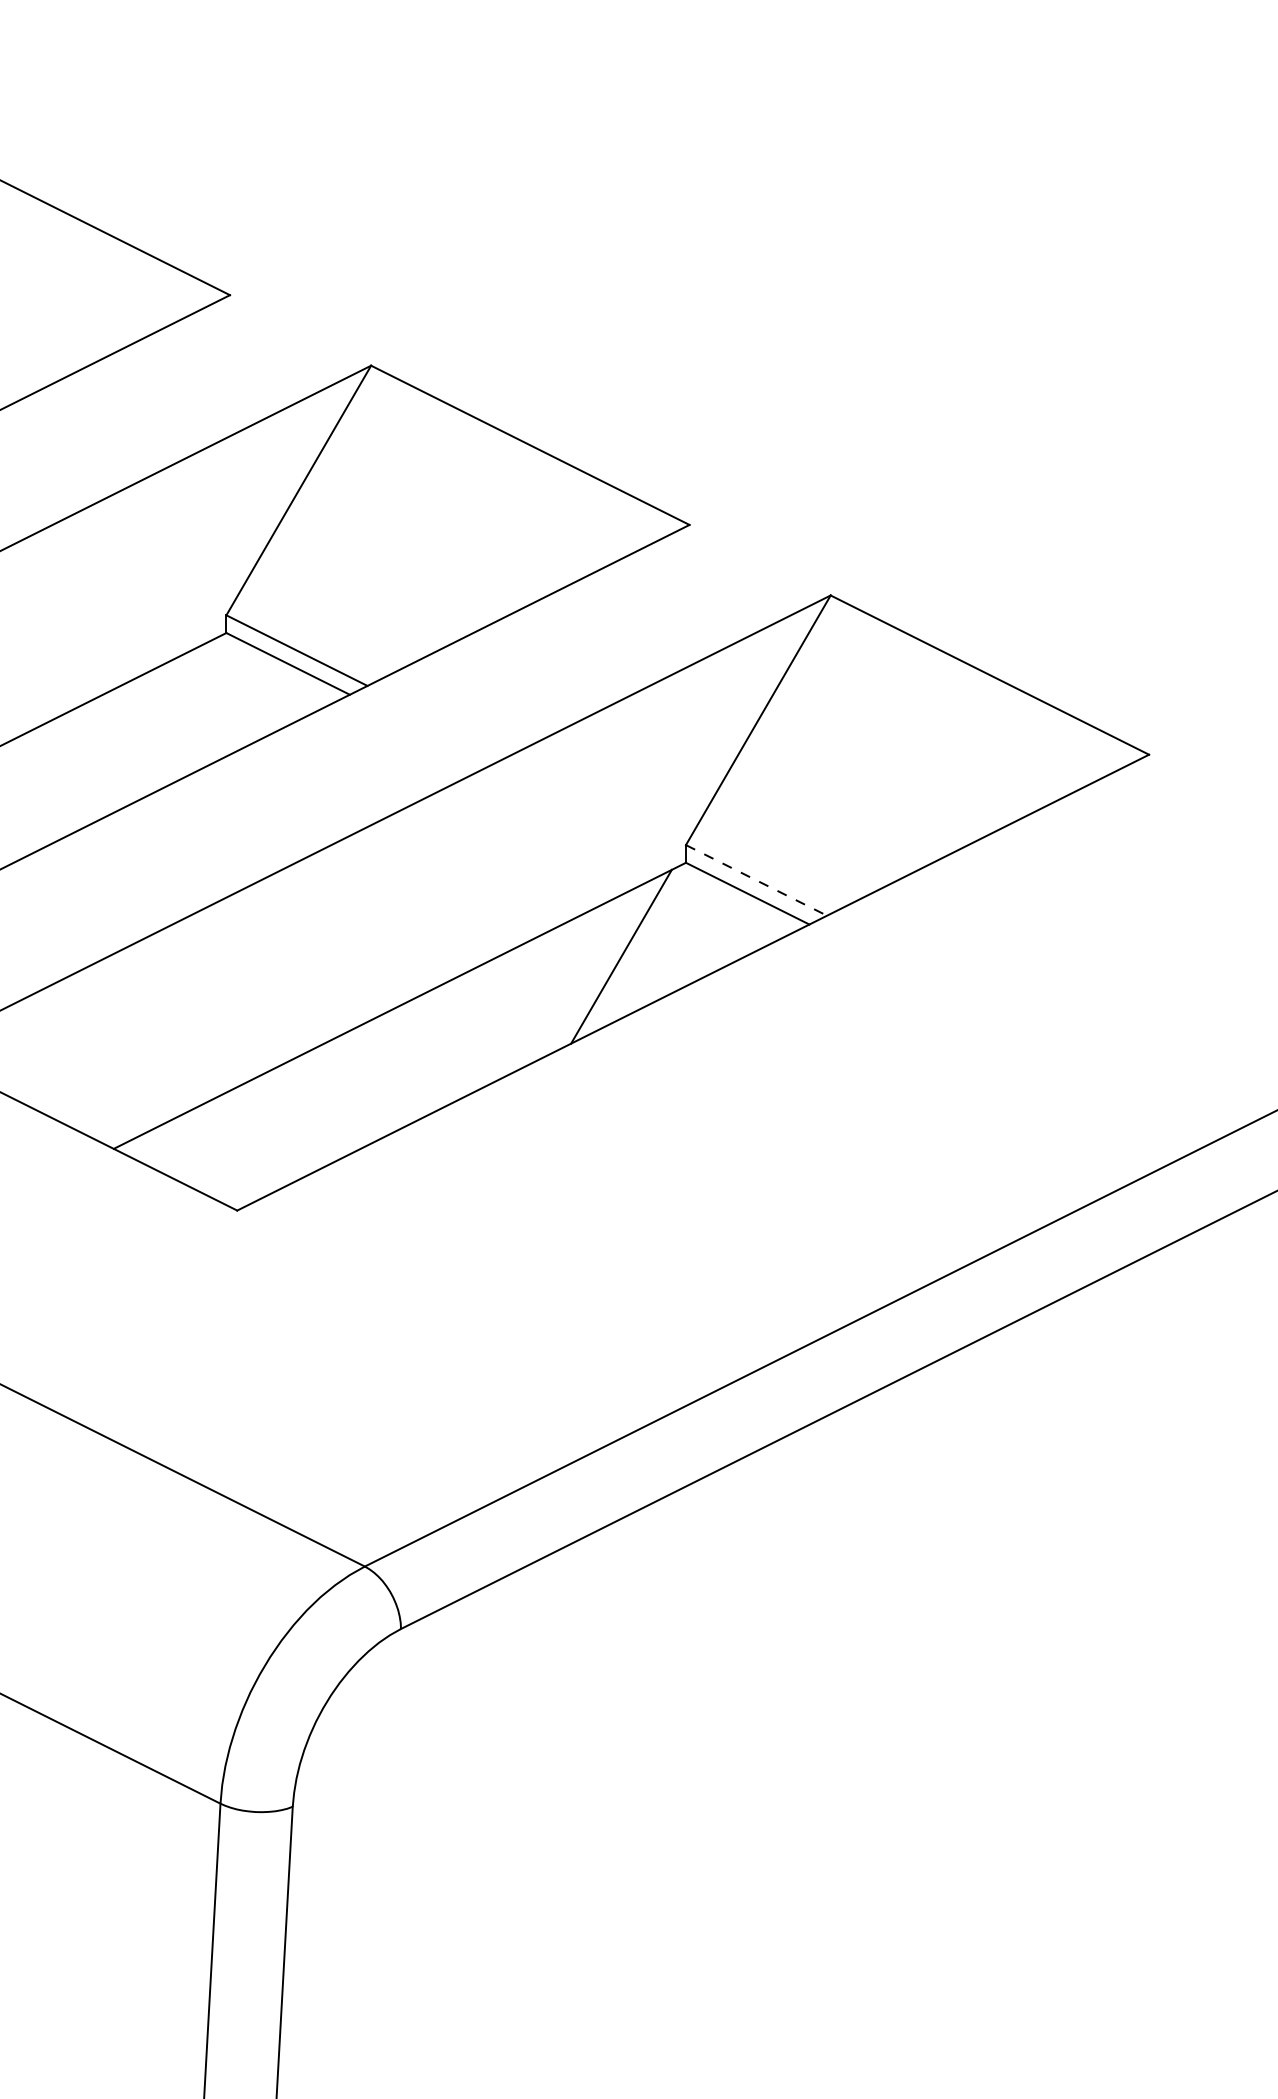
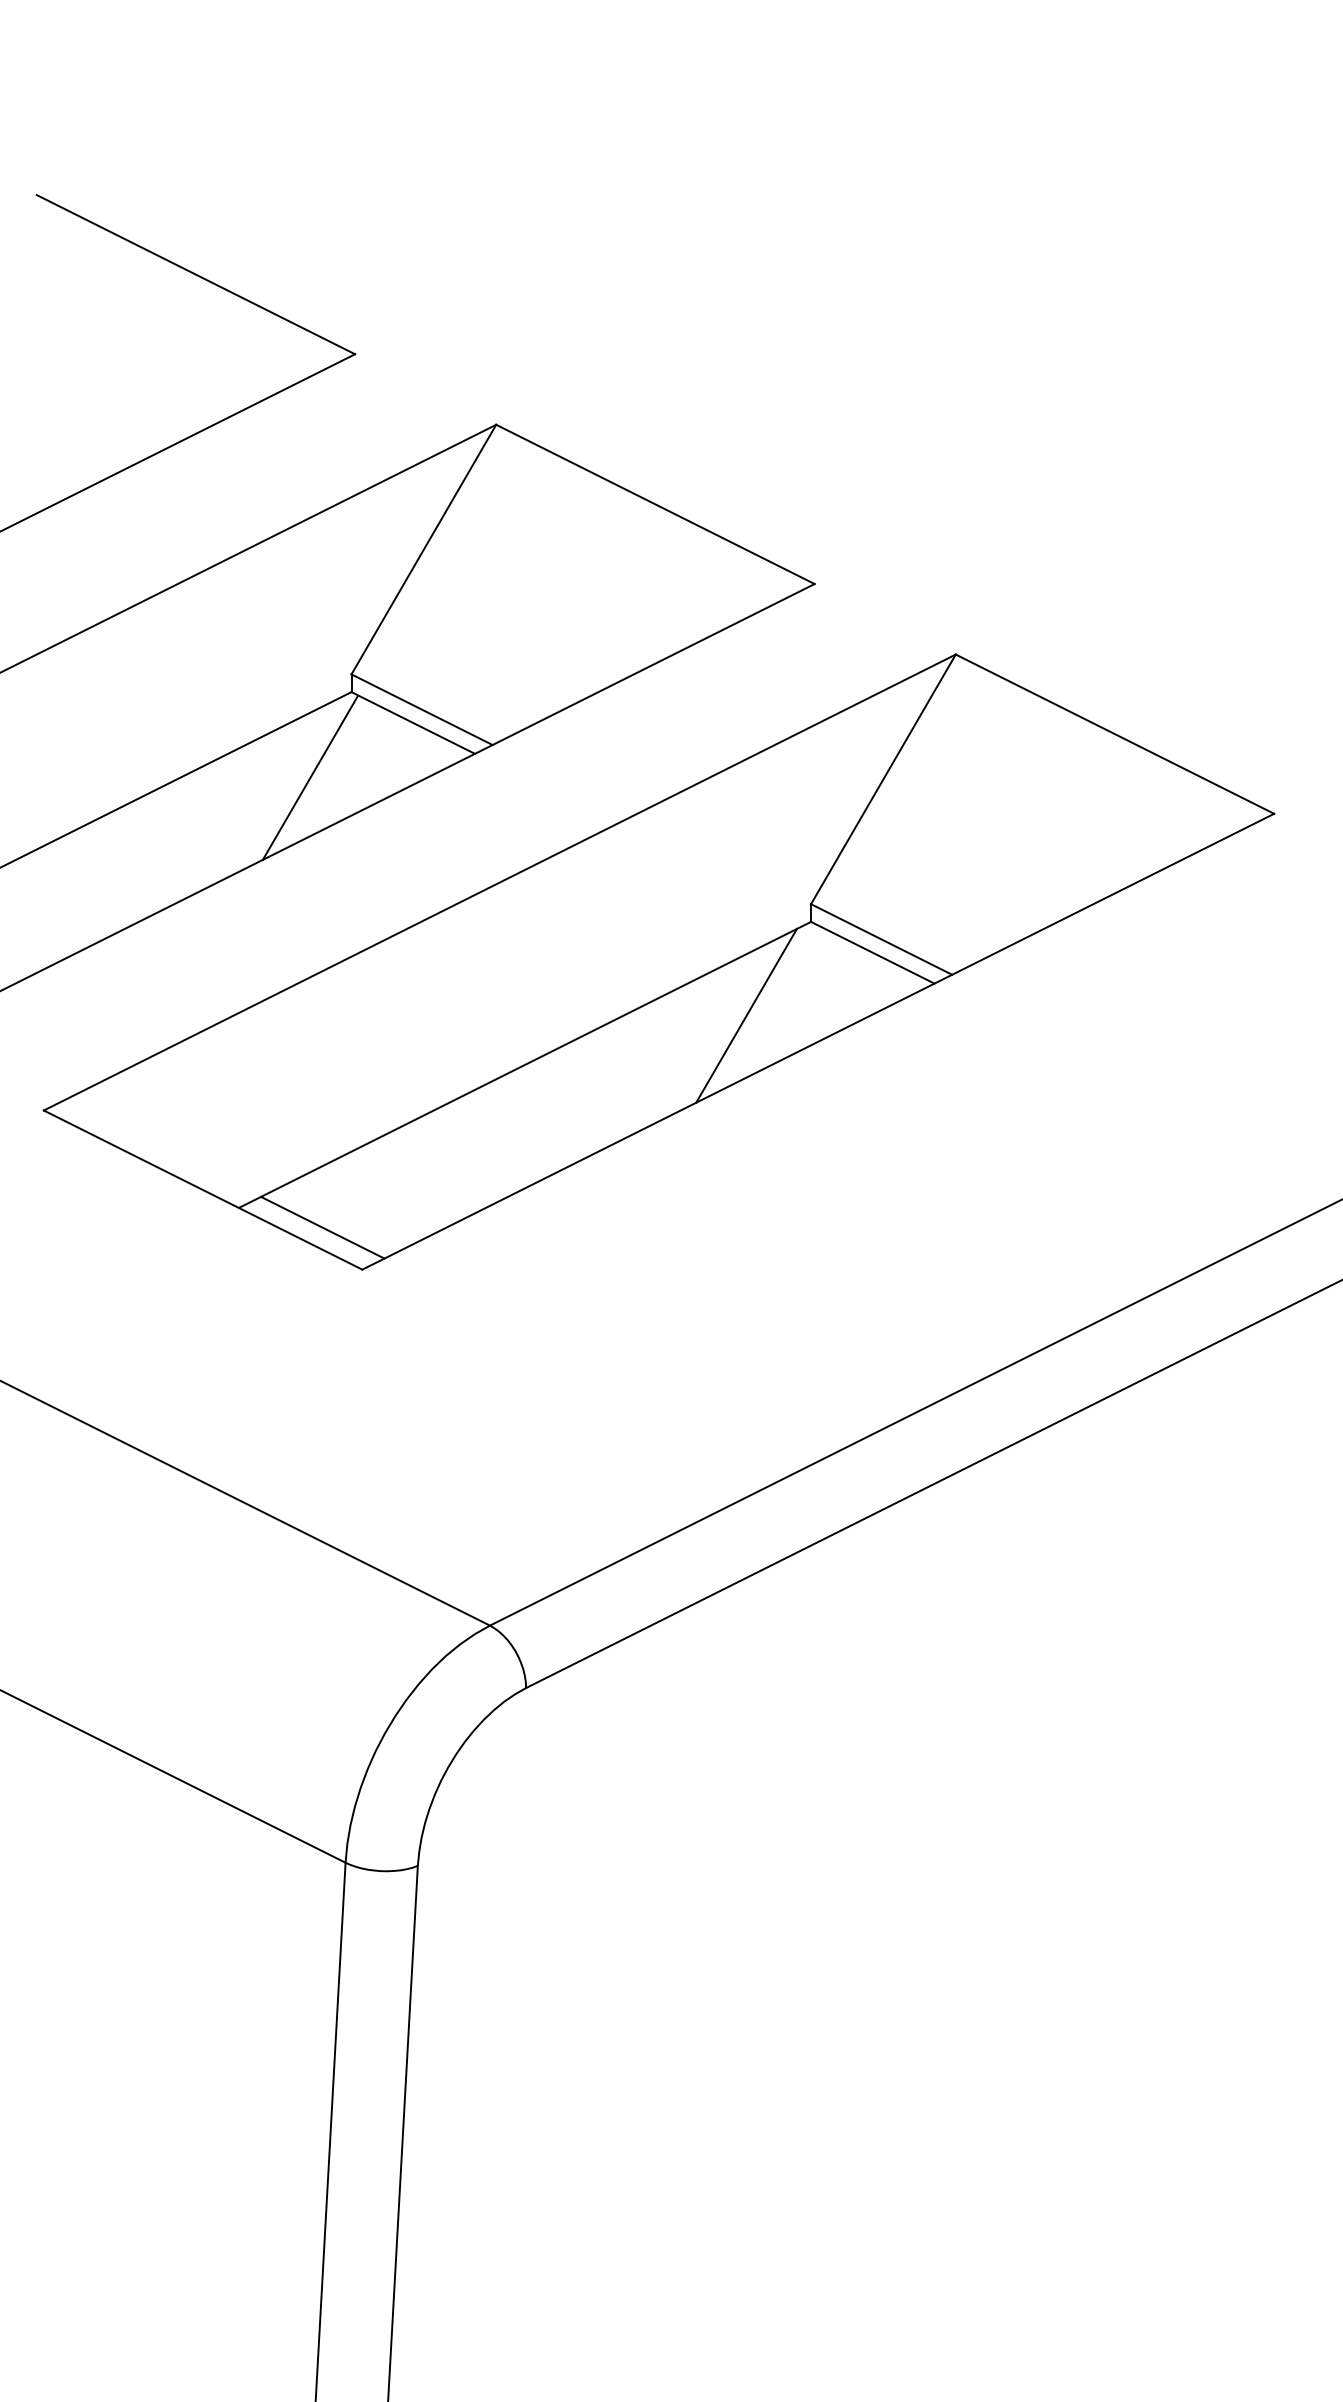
line: (184, 718) -> (309, 777), added
line: (756, 880) -> (881, 939), dashed -> solid
line: (197, 1168) -> (322, 1227), added

